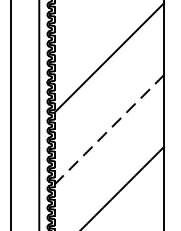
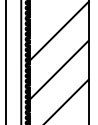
line: (109, 130) -> (59, 70), dashed -> solid

